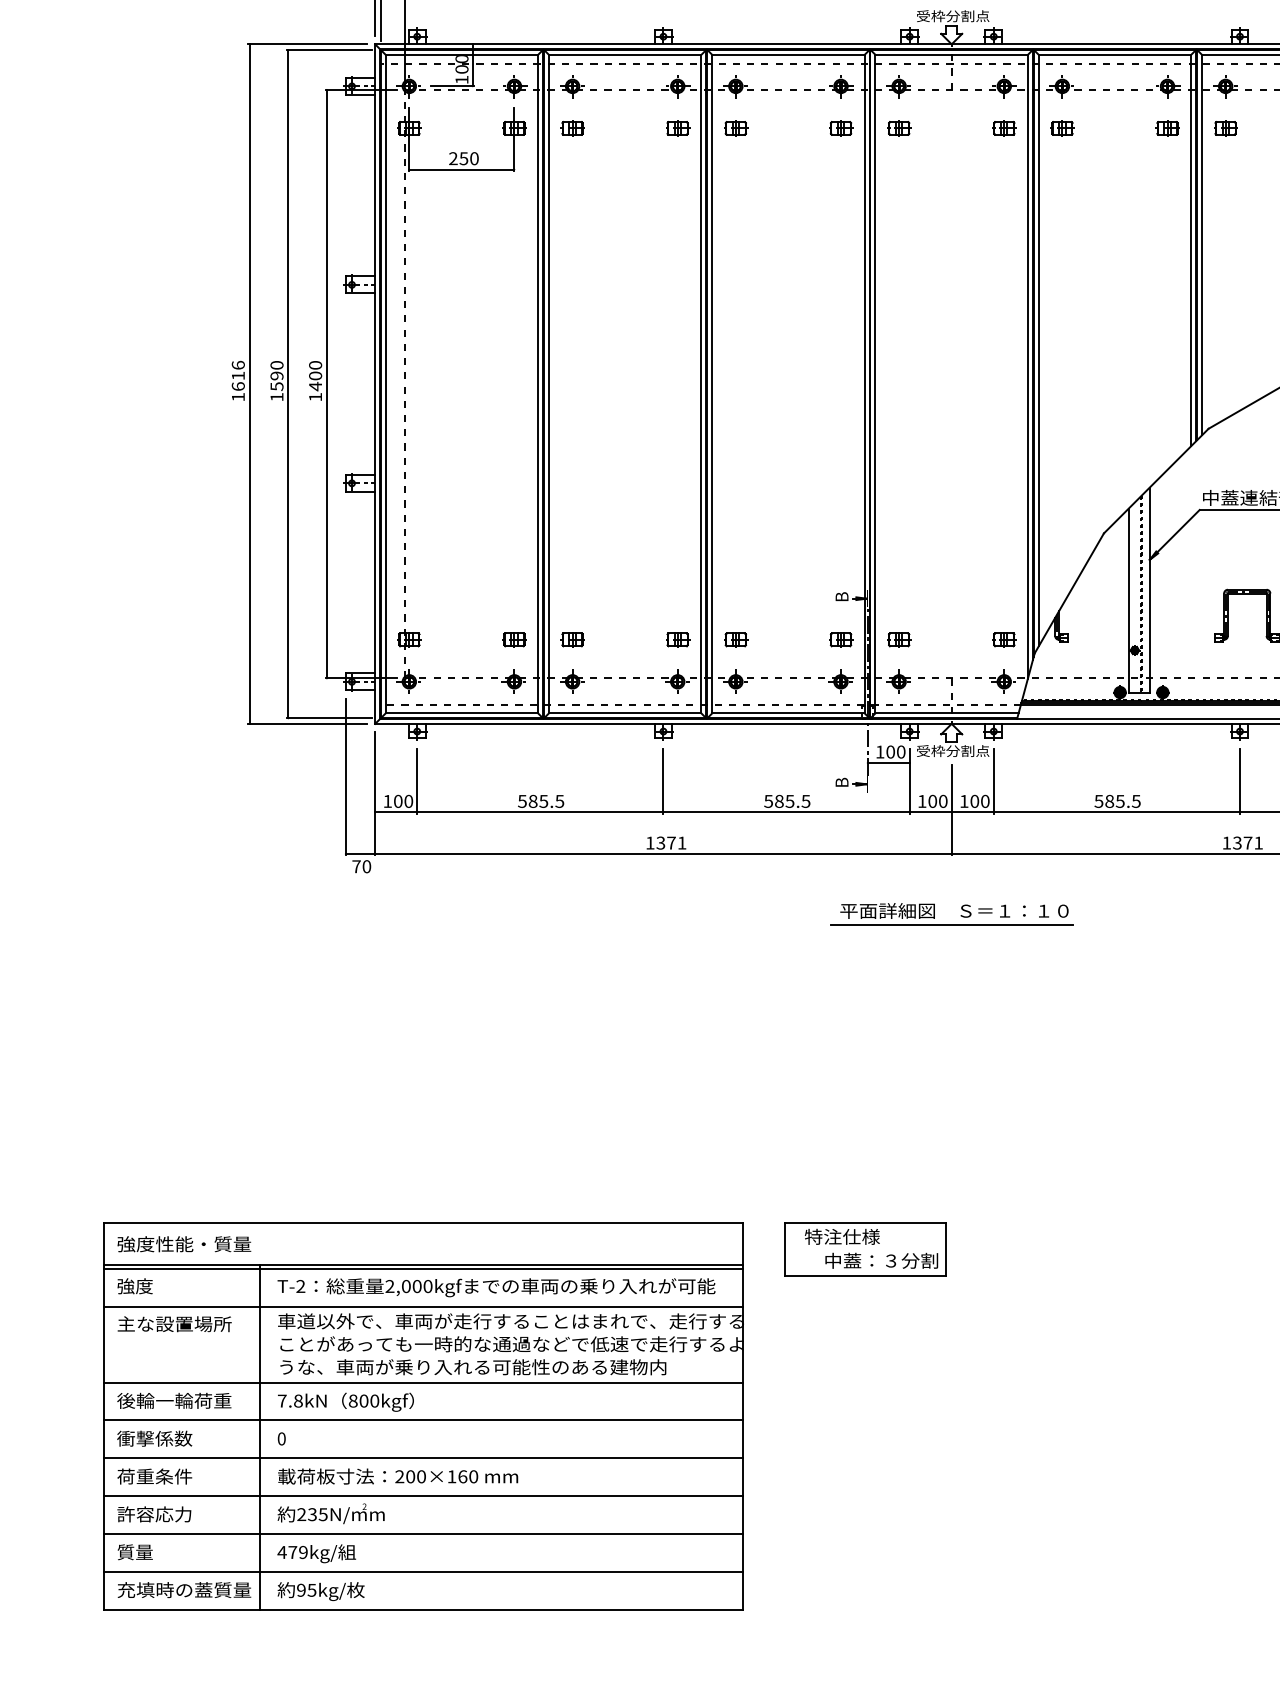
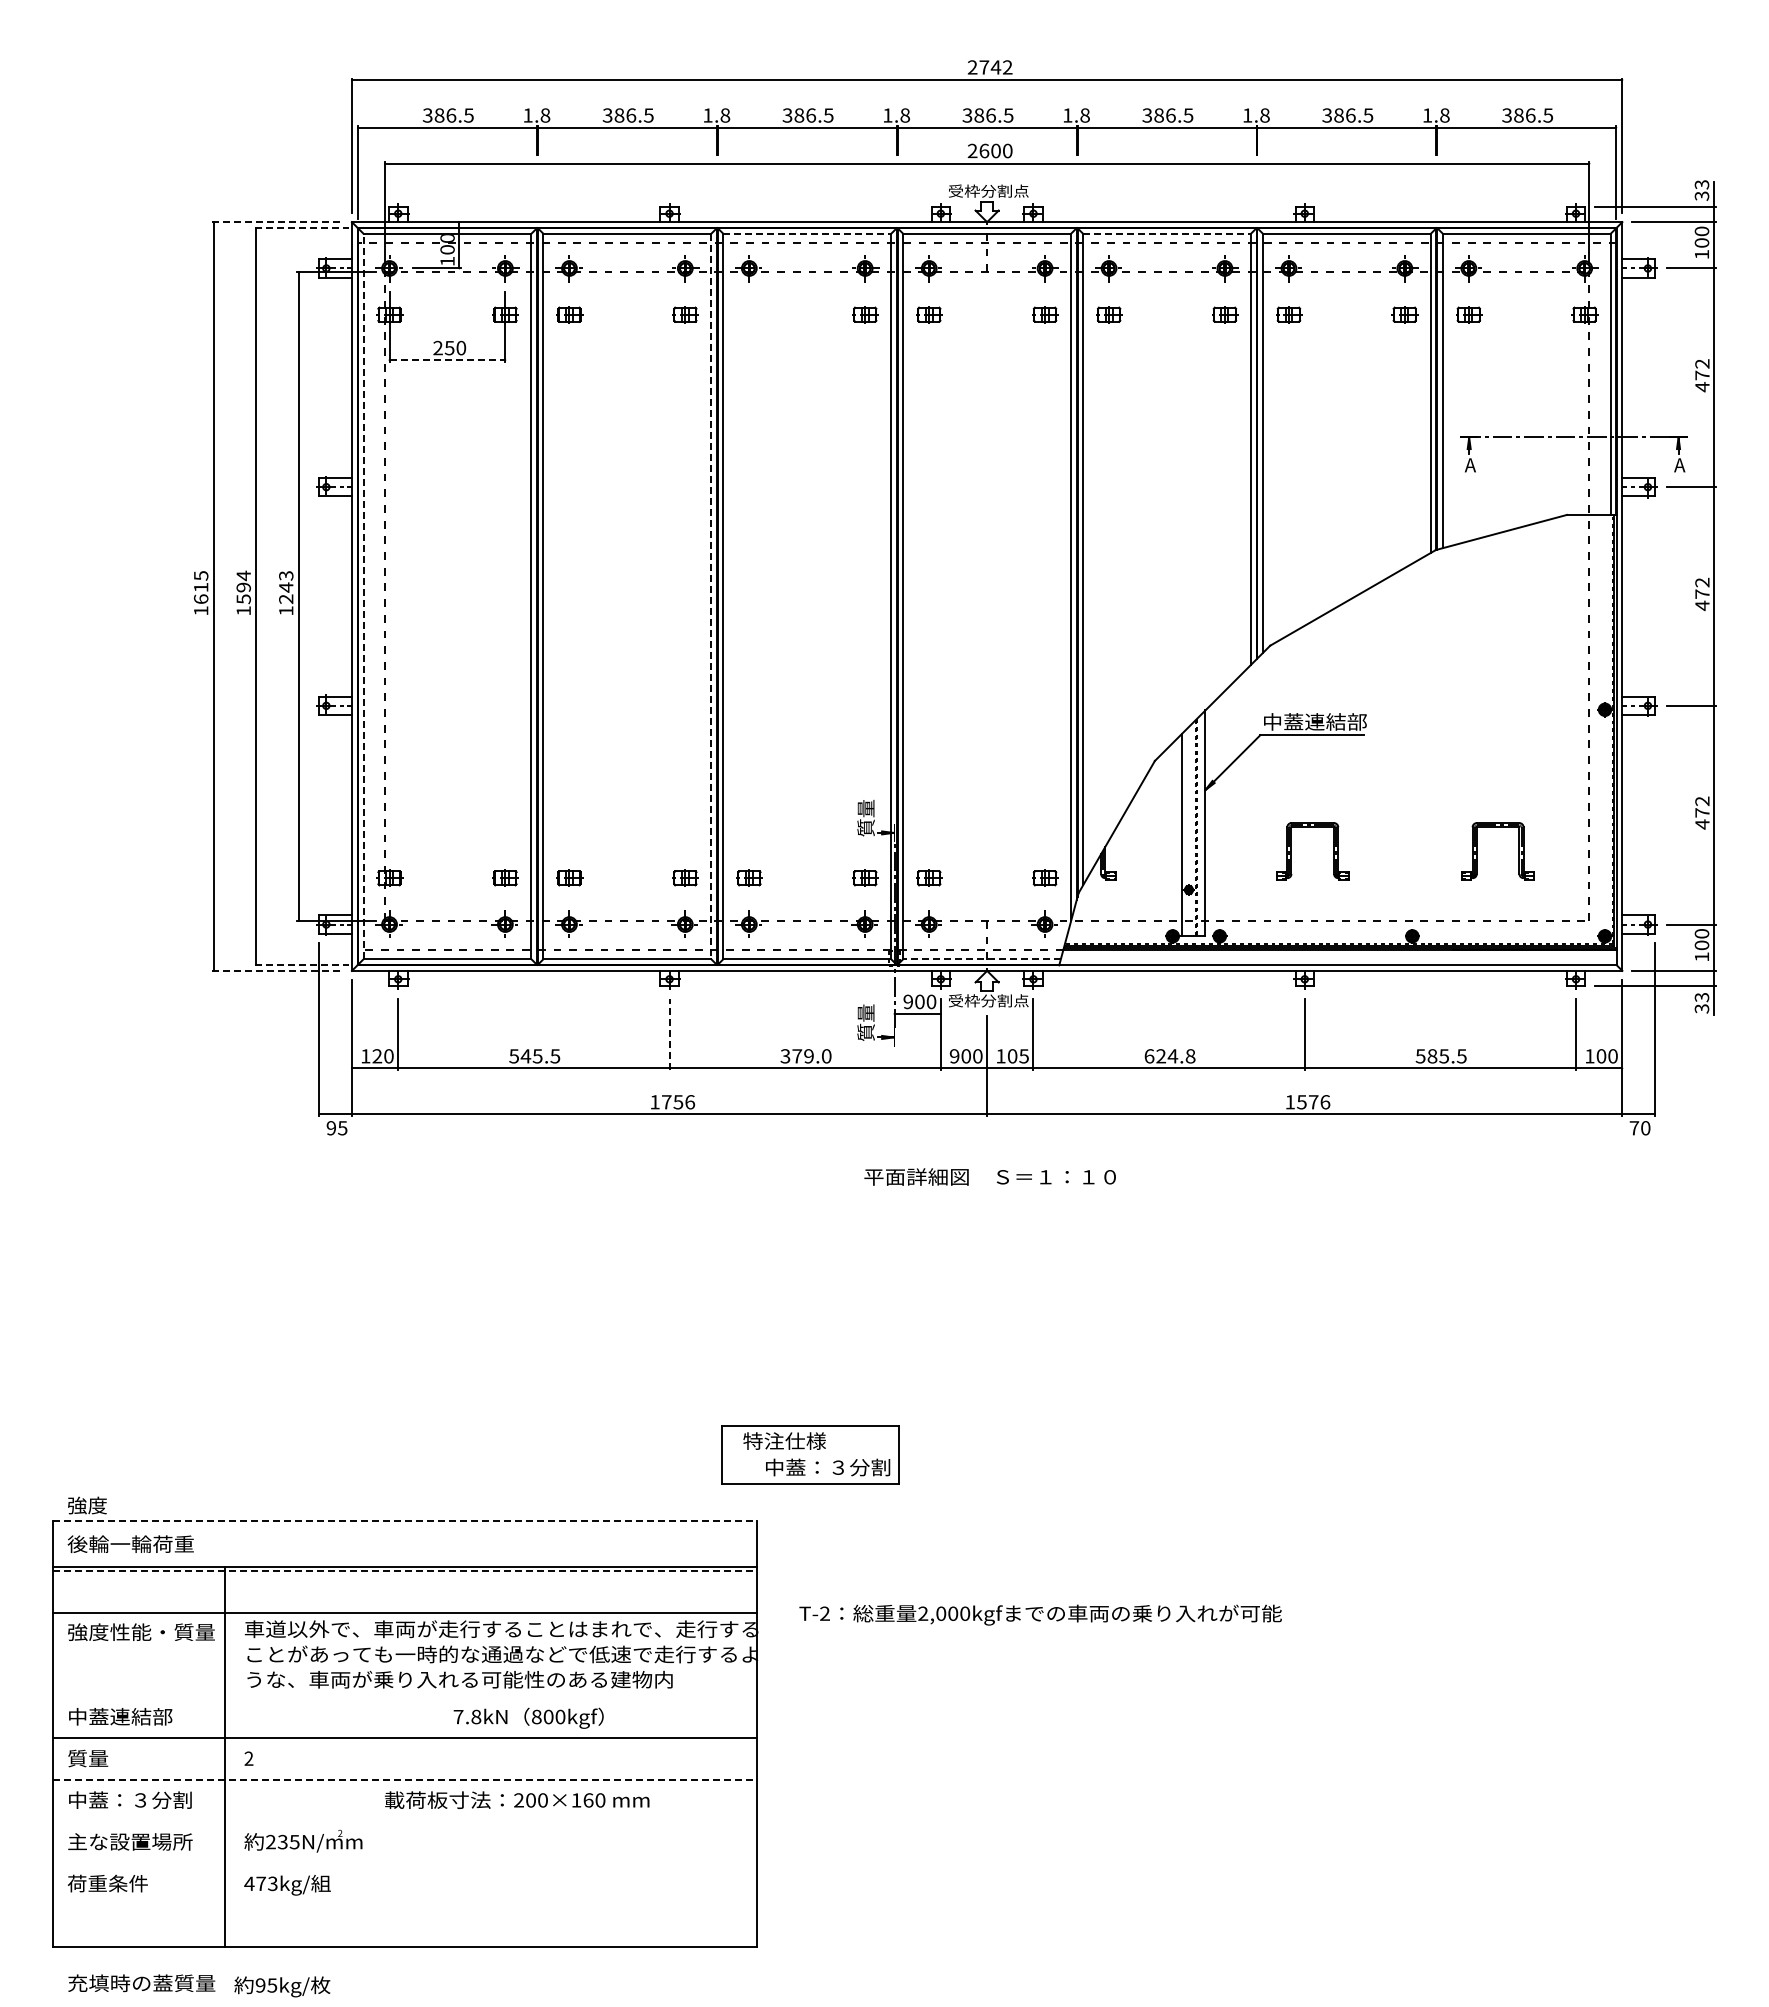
line: (307, 44) -> (277, 222), solid -> dashed
line: (329, 50) -> (301, 228), solid -> dashed
line: (788, 54) -> (807, 233), solid -> dashed
line: (1115, 54) -> (1167, 233), solid -> dashed
part: (736, 128) -> (749, 314), removed
line: (461, 169) -> (447, 360), solid -> dashed
text: (238, 365) -> (201, 575), 1616 -> 1615
text: (276, 365) -> (243, 575), 1590 -> 1594
text: (315, 375) -> (286, 587), 1400 -> 1243
line: (385, 384) -> (363, 596), solid -> dashed
line: (701, 384) -> (711, 596), solid -> dashed
text: (841, 584) -> (865, 817), B -> 質量
line: (947, 713) -> (982, 959), solid -> dashed
line: (329, 718) -> (301, 964), solid -> dashed
line: (307, 723) -> (277, 970), solid -> dashed
text: (879, 751) -> (907, 1001), 100 -> 900
text: (841, 770) -> (865, 1022), B -> 質量
line: (663, 780) -> (669, 1033), solid -> dashed
text: (398, 801) -> (377, 1056), 100 -> 120
text: (532, 801) -> (525, 1056), 585.5 -> 545.5
text: (787, 801) -> (806, 1056), 585.5 -> 379.0
text: (922, 801) -> (954, 1056), 100 -> 900
text: (984, 801) -> (1023, 1056), 100 -> 105
text: (1117, 801) -> (1169, 1056), 585.5 -> 624.8
text: (671, 843) -> (678, 1102), 1371 -> 1756
text: (1247, 843) -> (1313, 1102), 1371 -> 1576
text: (361, 866) -> (336, 1128), 70 -> 95
line: (951, 925) -> (986, 1192), removed
line: (423, 1222) -> (405, 1520), solid -> dashed
text: (184, 1244) -> (141, 1544), 強度性能・質量 -> 後輪一輪荷重
part: (865, 1249) -> (810, 1454), moved
line: (423, 1269) -> (405, 1571), solid -> dashed
text: (135, 1286) -> (87, 1505), moved
text: (496, 1287) -> (1040, 1614), moved
text: (184, 1323) -> (141, 1631), 主な設置場所 -> 強度性能・質量
line: (423, 1382) -> (405, 1696), removed
text: (174, 1400) -> (130, 1716), 後輪一輪荷重 -> 中蓋連結部
text: (345, 1401) -> (528, 1717), moved
text: (154, 1438) -> (108, 1758), 衝撃係数 -> 質量
text: (281, 1438) -> (248, 1758), 0 -> 2
line: (423, 1457) -> (405, 1779), solid -> dashed
text: (173, 1475) -> (129, 1799), 荷重条件 -> 中蓋：３分割
text: (398, 1475) -> (517, 1799), moved
line: (423, 1495) -> (405, 1821), removed
text: (173, 1514) -> (129, 1841), 許容応力 -> 主な設置場所
line: (423, 1534) -> (405, 1863), removed
text: (153, 1552) -> (107, 1883), 質量 -> 荷重条件
text: (303, 1552) -> (272, 1883), 479kg/ -> 473kg/
line: (423, 1572) -> (405, 1905), removed
text: (184, 1590) -> (141, 1983), moved
text: (321, 1591) -> (282, 1986), moved

